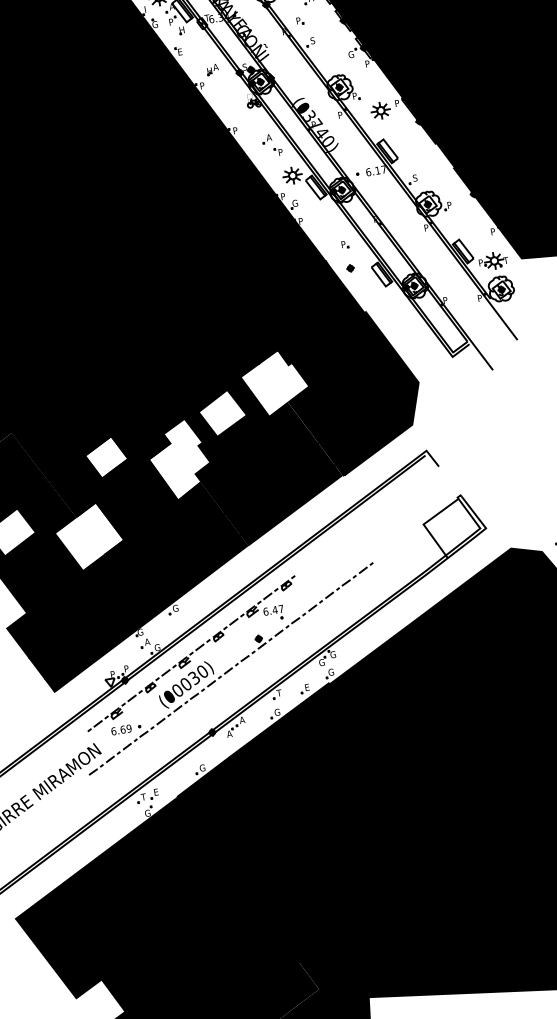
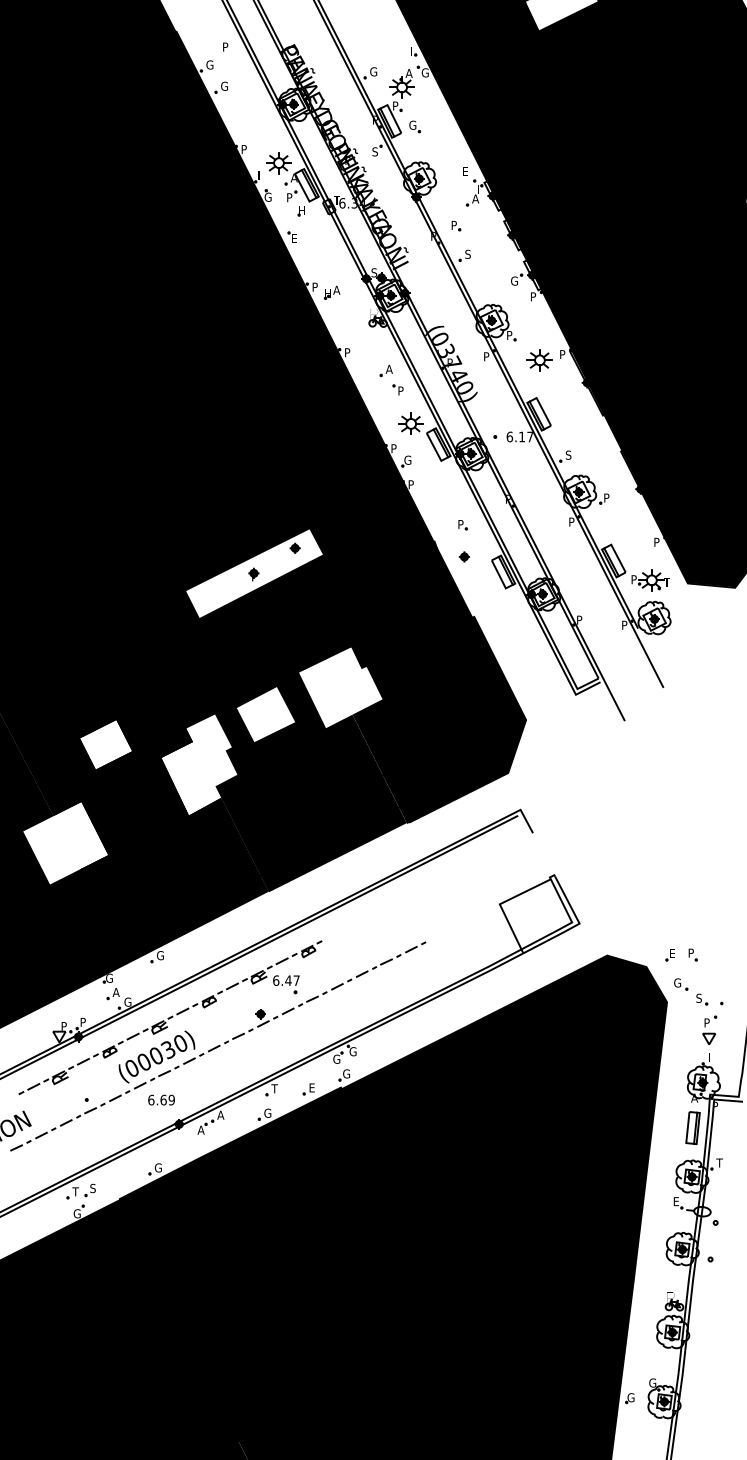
part: (212, 69) -> (331, 292), moved
fill: (195, 308) -> (254, 573), removed
text: (121, 729) -> (161, 1099), moved
text: (155, 792) -> (92, 1188), E -> S

